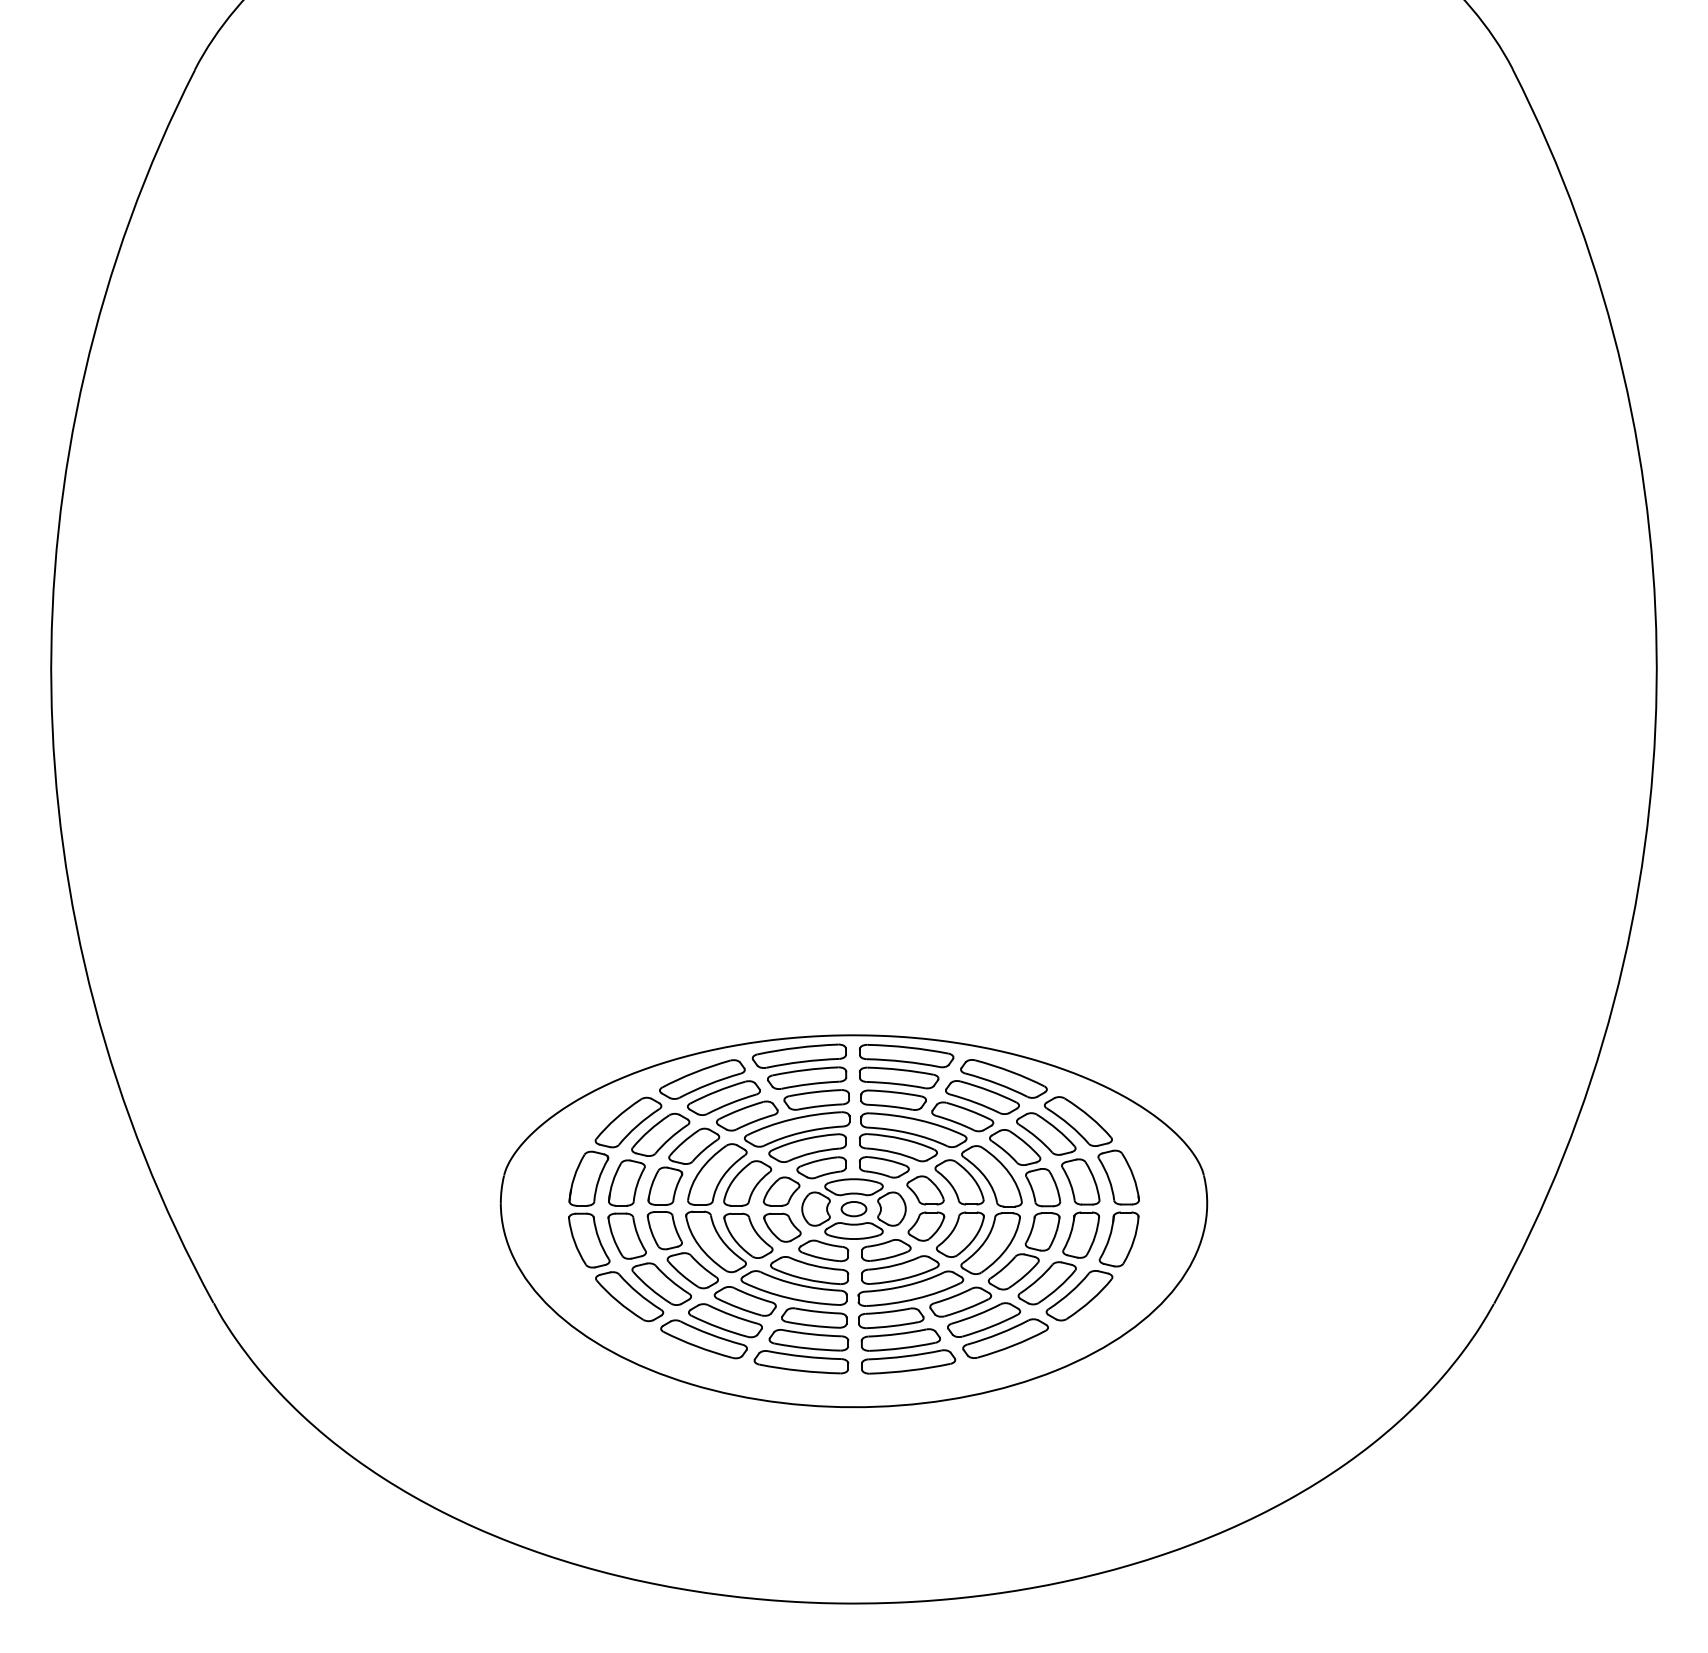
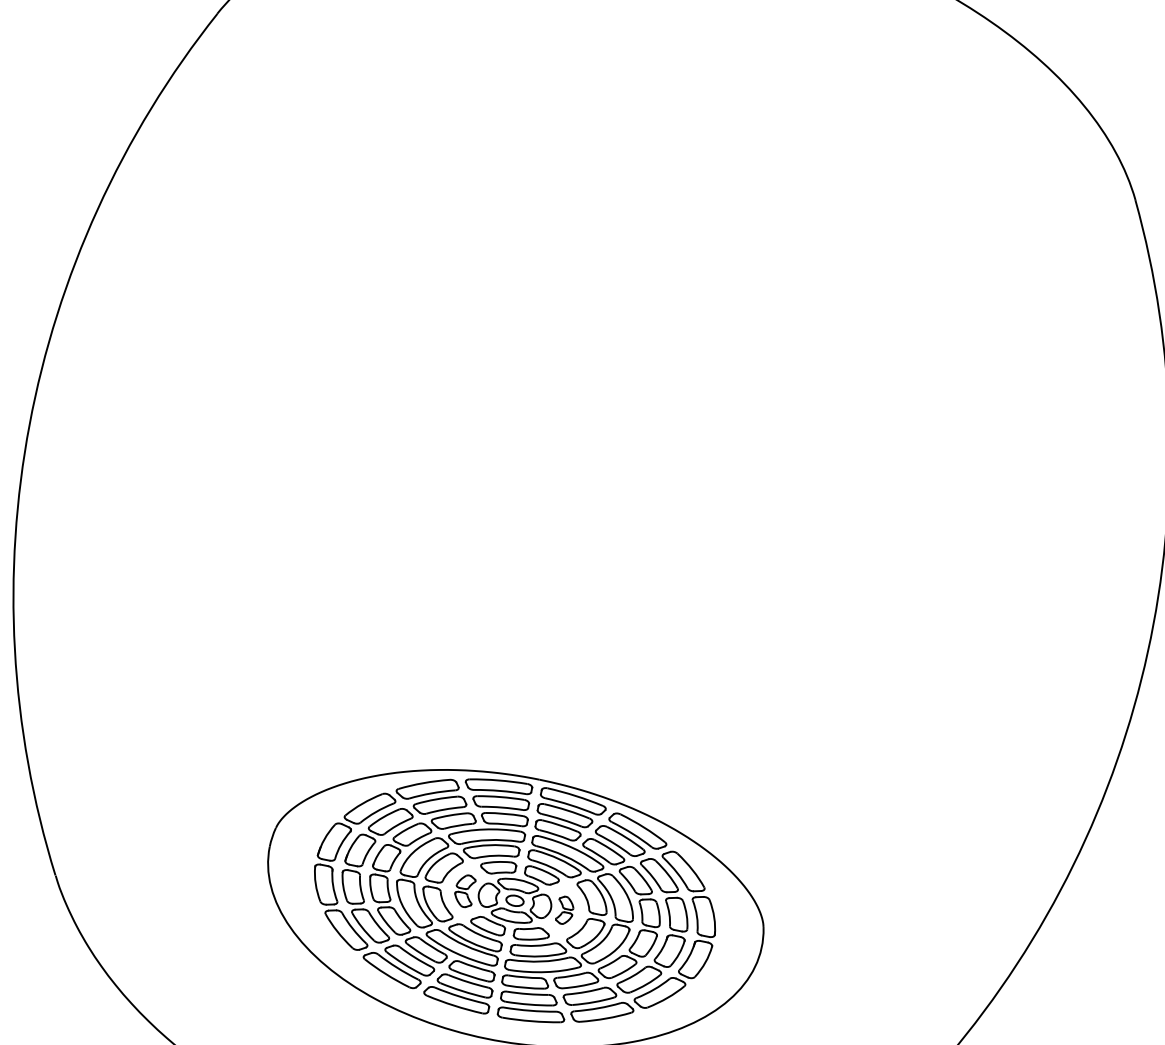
part: (925, 1208) -> (564, 910), size x0.6
part: (781, 1209) -> (464, 890), size x0.7

